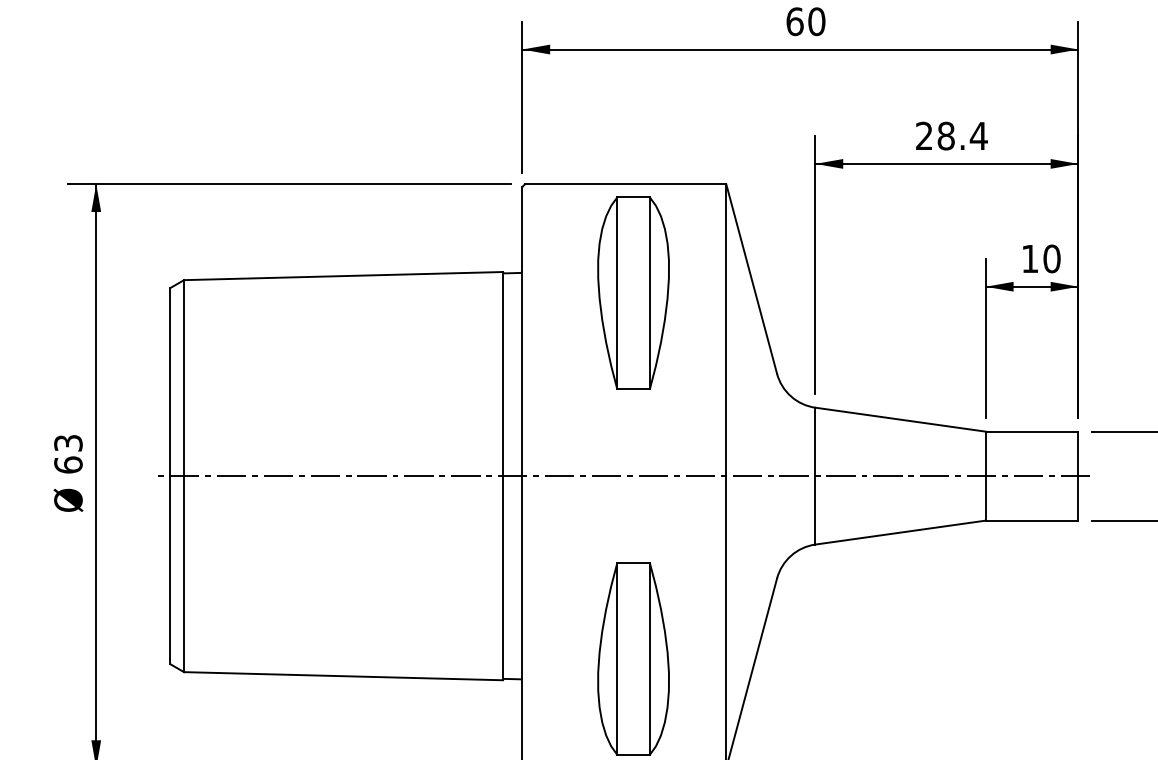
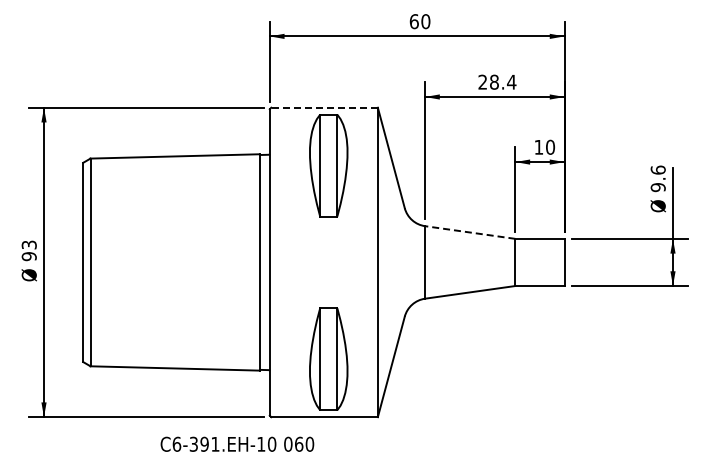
line: (625, 183) -> (324, 107), solid -> dashed
line: (901, 419) -> (470, 232), solid -> dashed
text: (66, 464) -> (28, 256), 63 -> 93
line: (623, 476) -> (323, 262), removed

